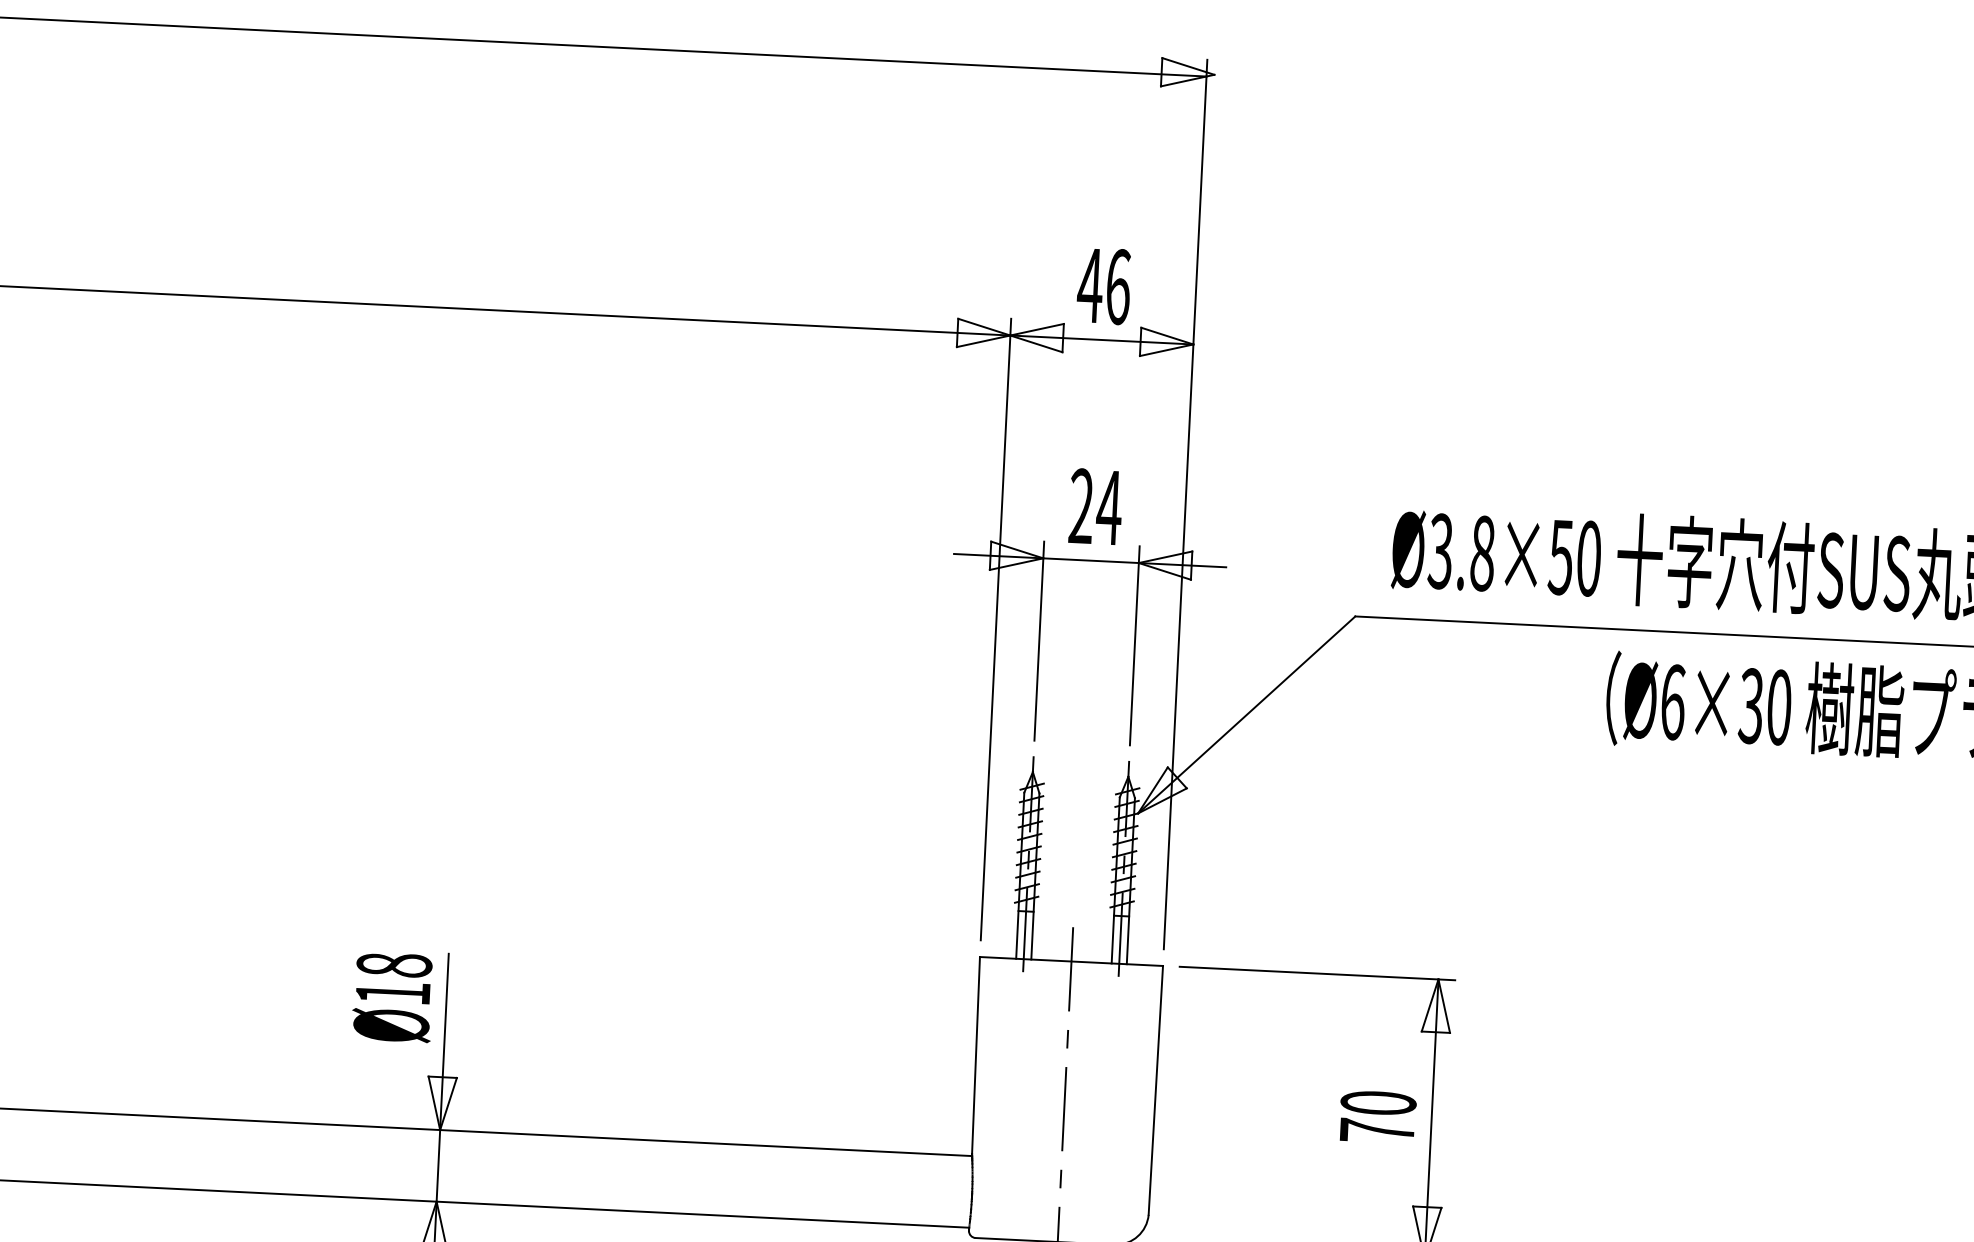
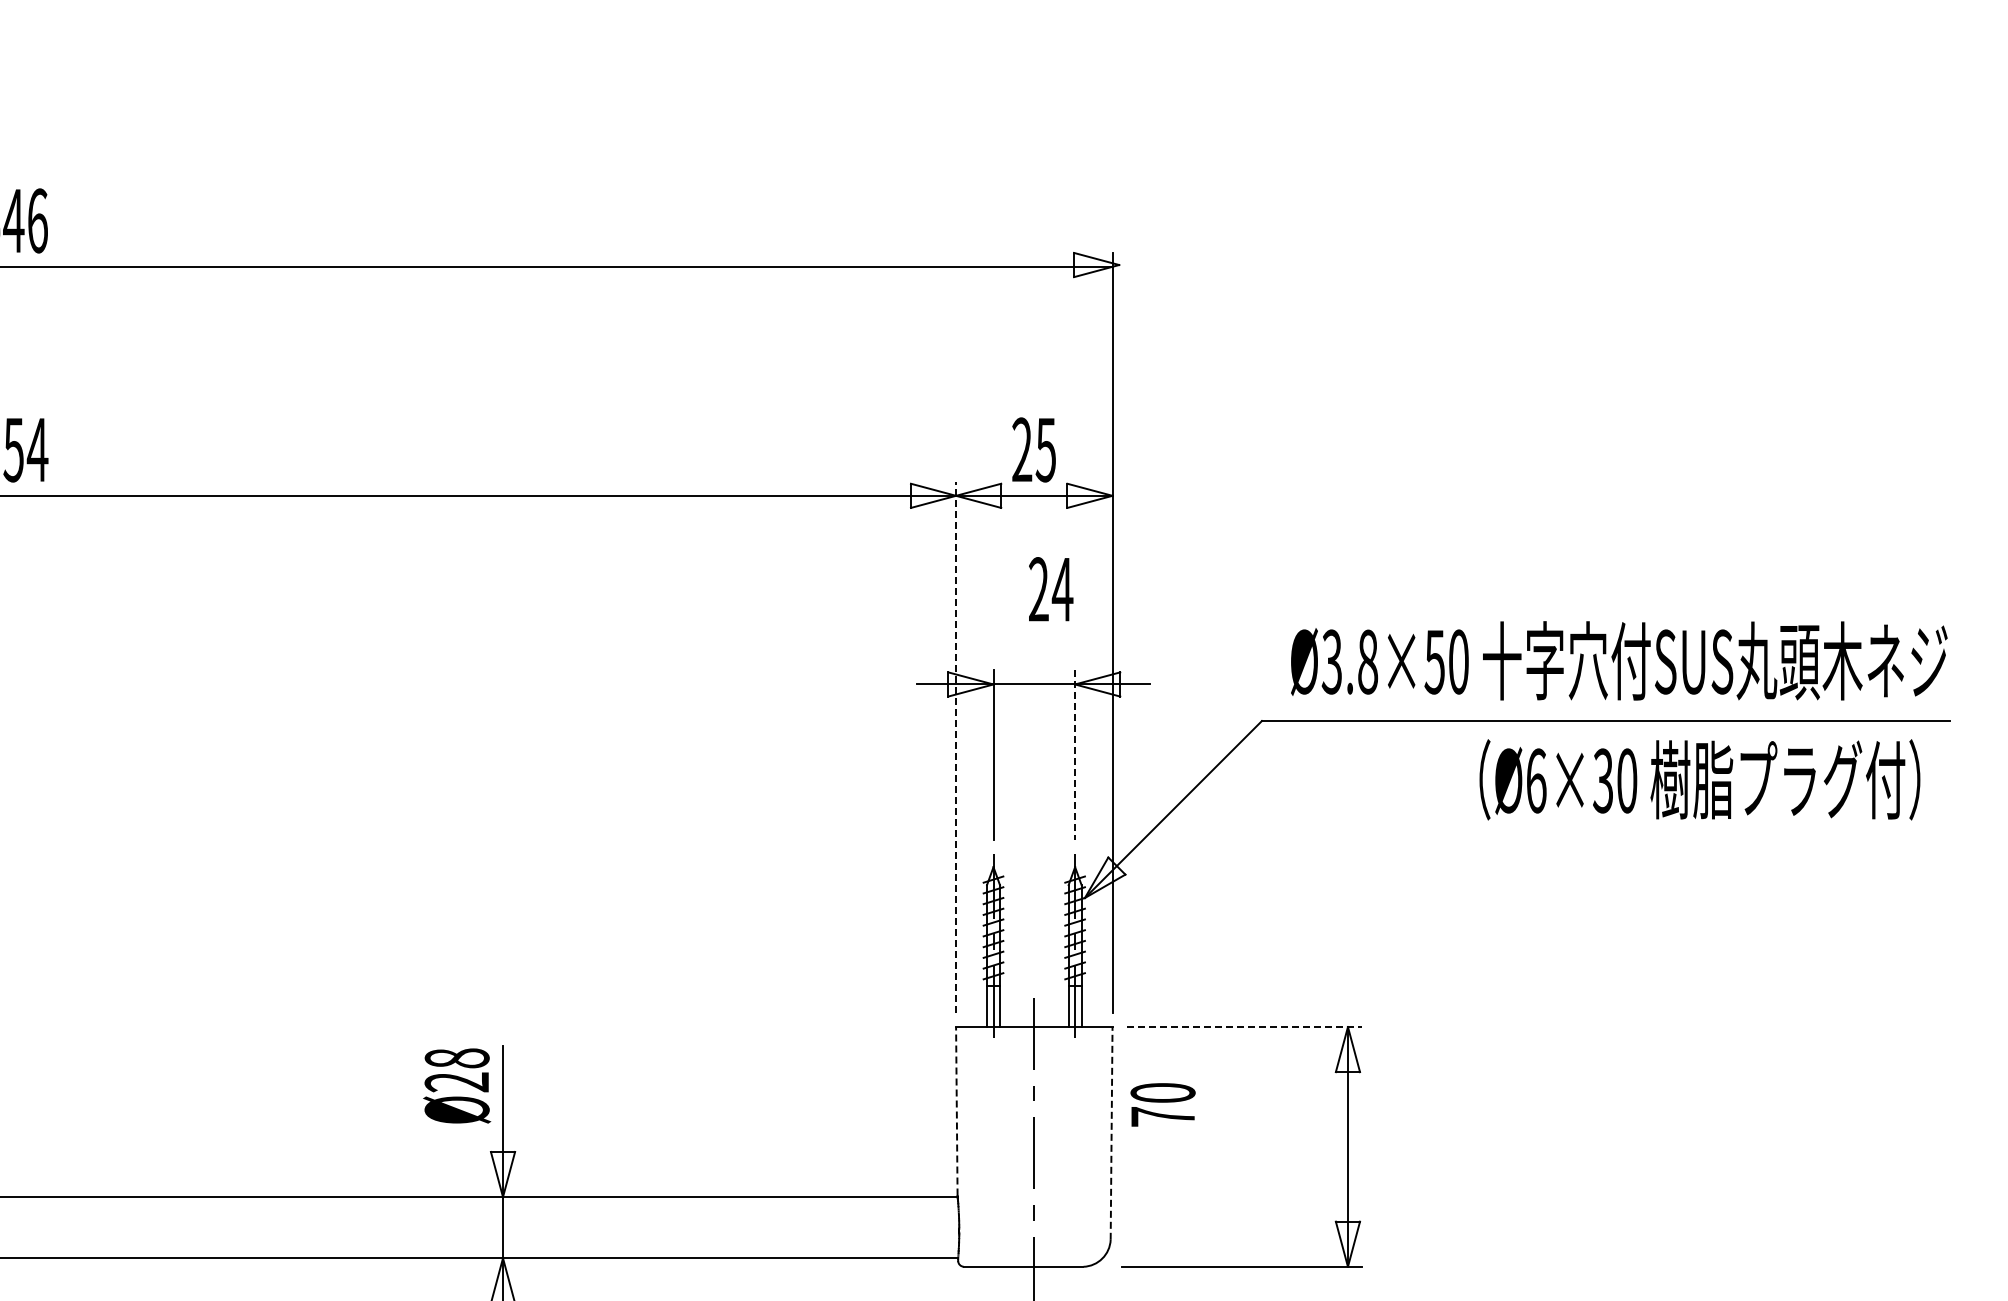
text: (1103, 285) -> (1033, 449), 46 -> 25
text: (1096, 507) -> (1051, 589), moved
line: (996, 629) -> (956, 747), solid -> dashed
line: (1135, 646) -> (1075, 755), solid -> dashed
line: (1317, 974) -> (1244, 1027), solid -> dashed
text: (392, 993) -> (456, 1082), Ø18 -> Ø28
line: (975, 1054) -> (956, 1110), solid -> dashed
line: (1155, 1089) -> (1111, 1132), solid -> dashed
text: (1377, 1116) -> (1162, 1104), moved

